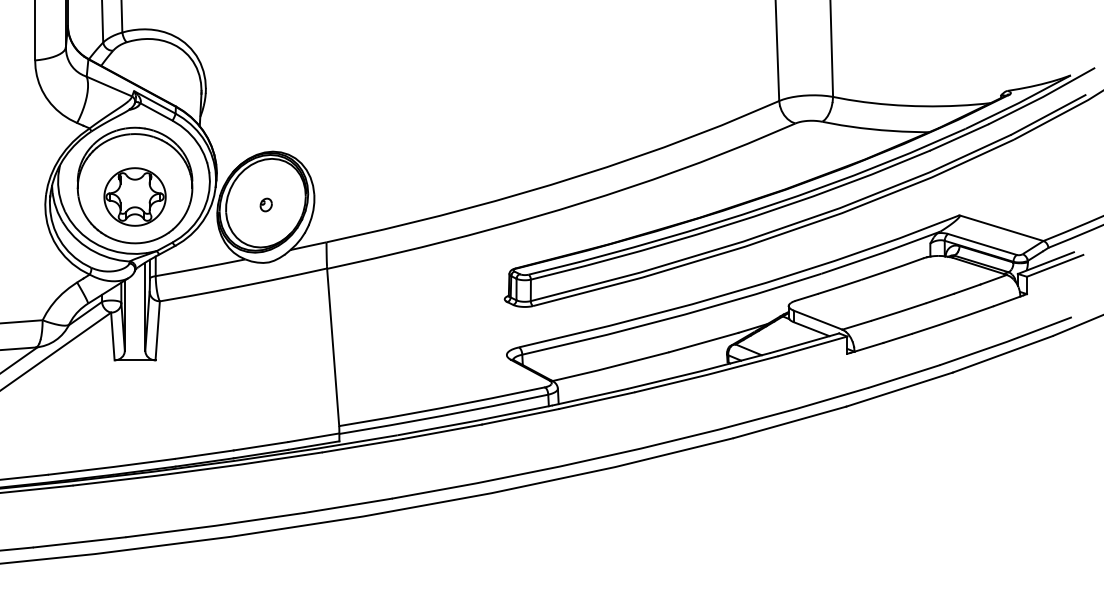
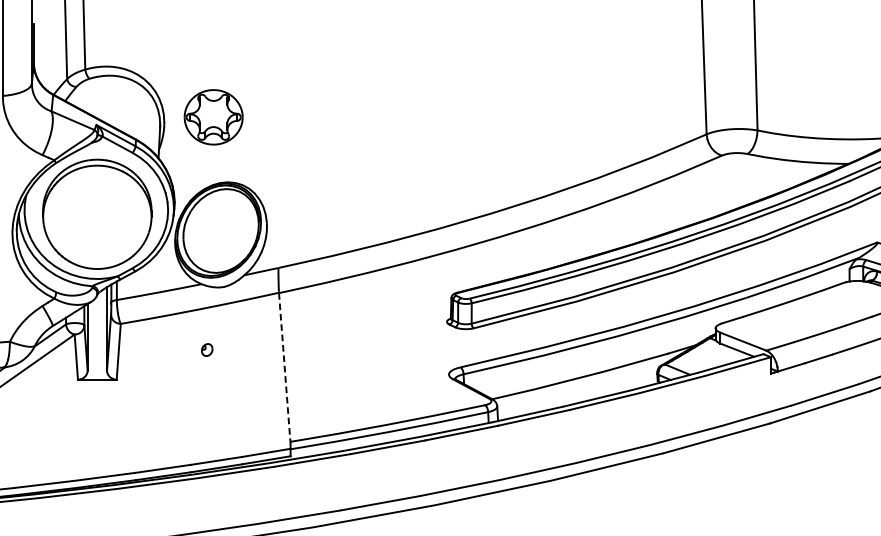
part: (134, 196) -> (213, 116), moved
part: (265, 204) -> (206, 349), moved
line: (333, 347) -> (285, 367), solid -> dashed

